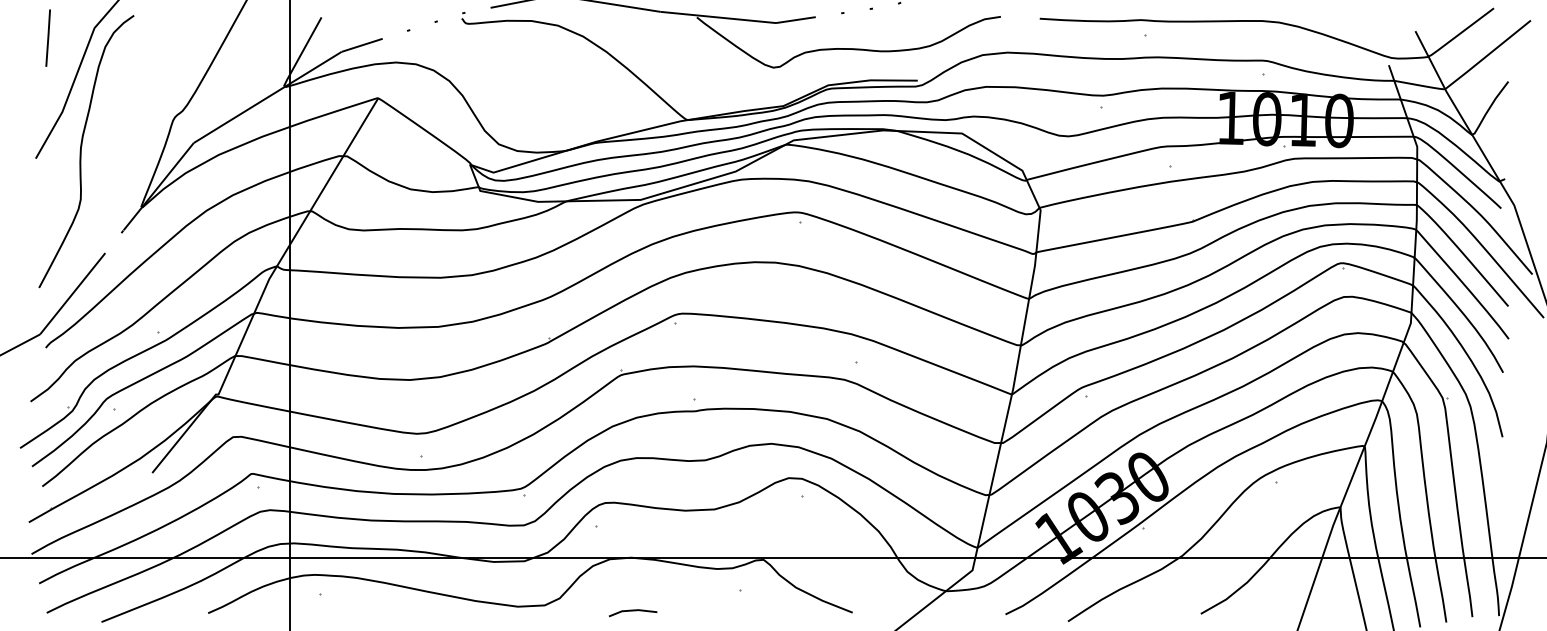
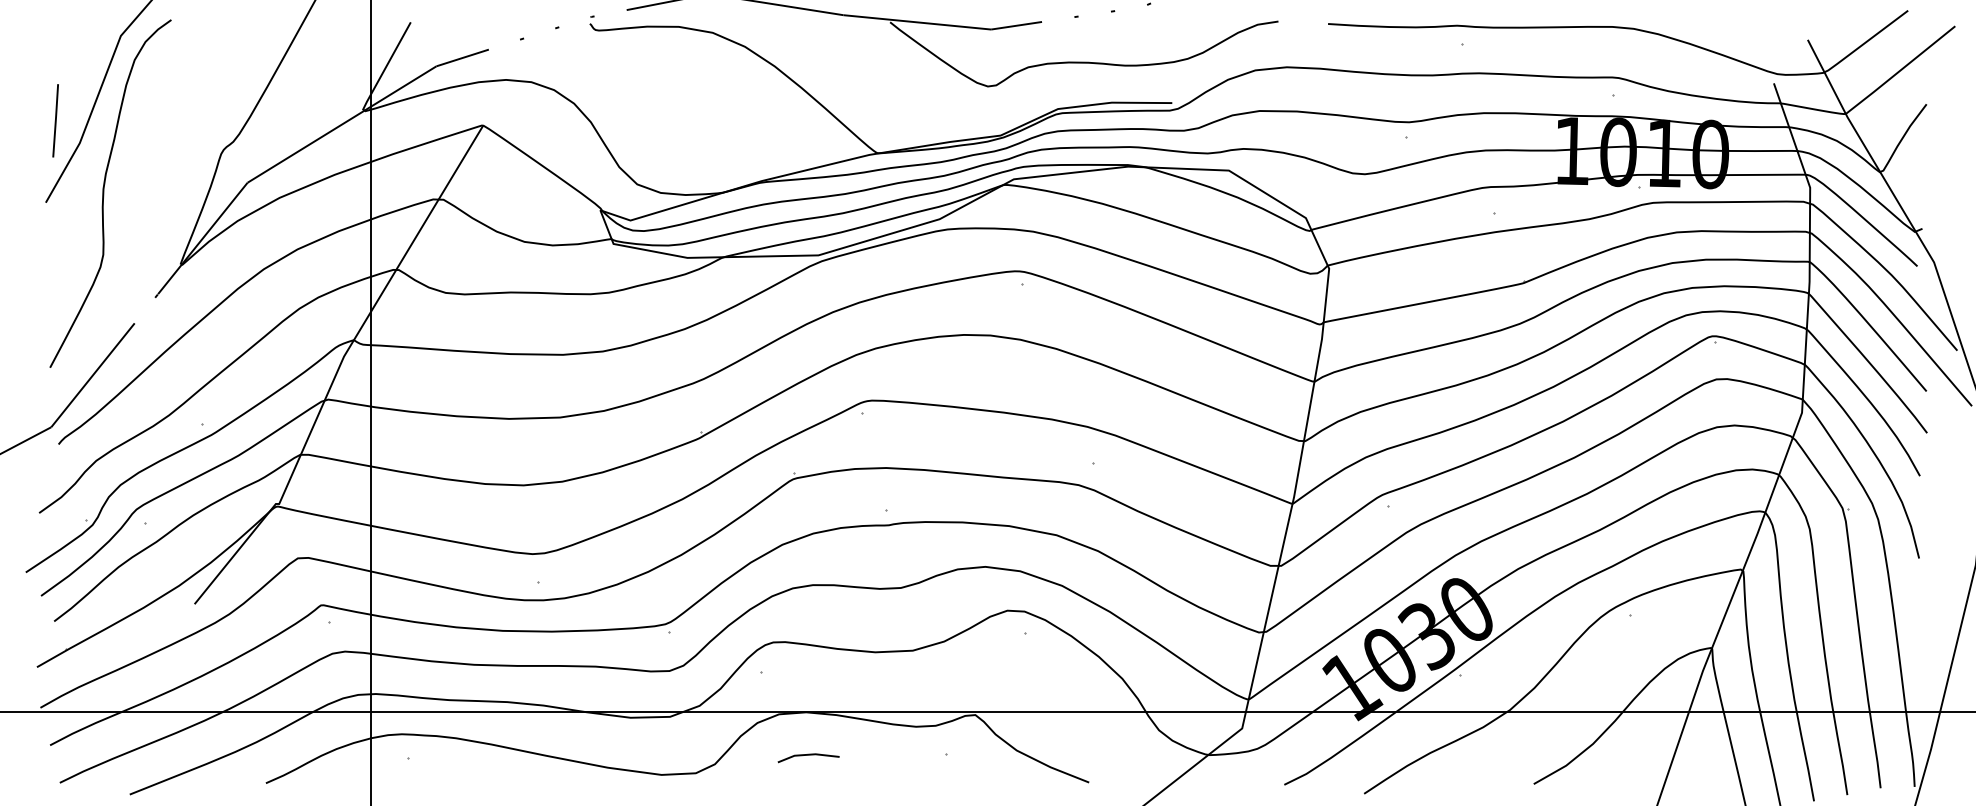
line: (48, 37) -> (55, 120), moved
line: (632, 611) -> (808, 755), moved

